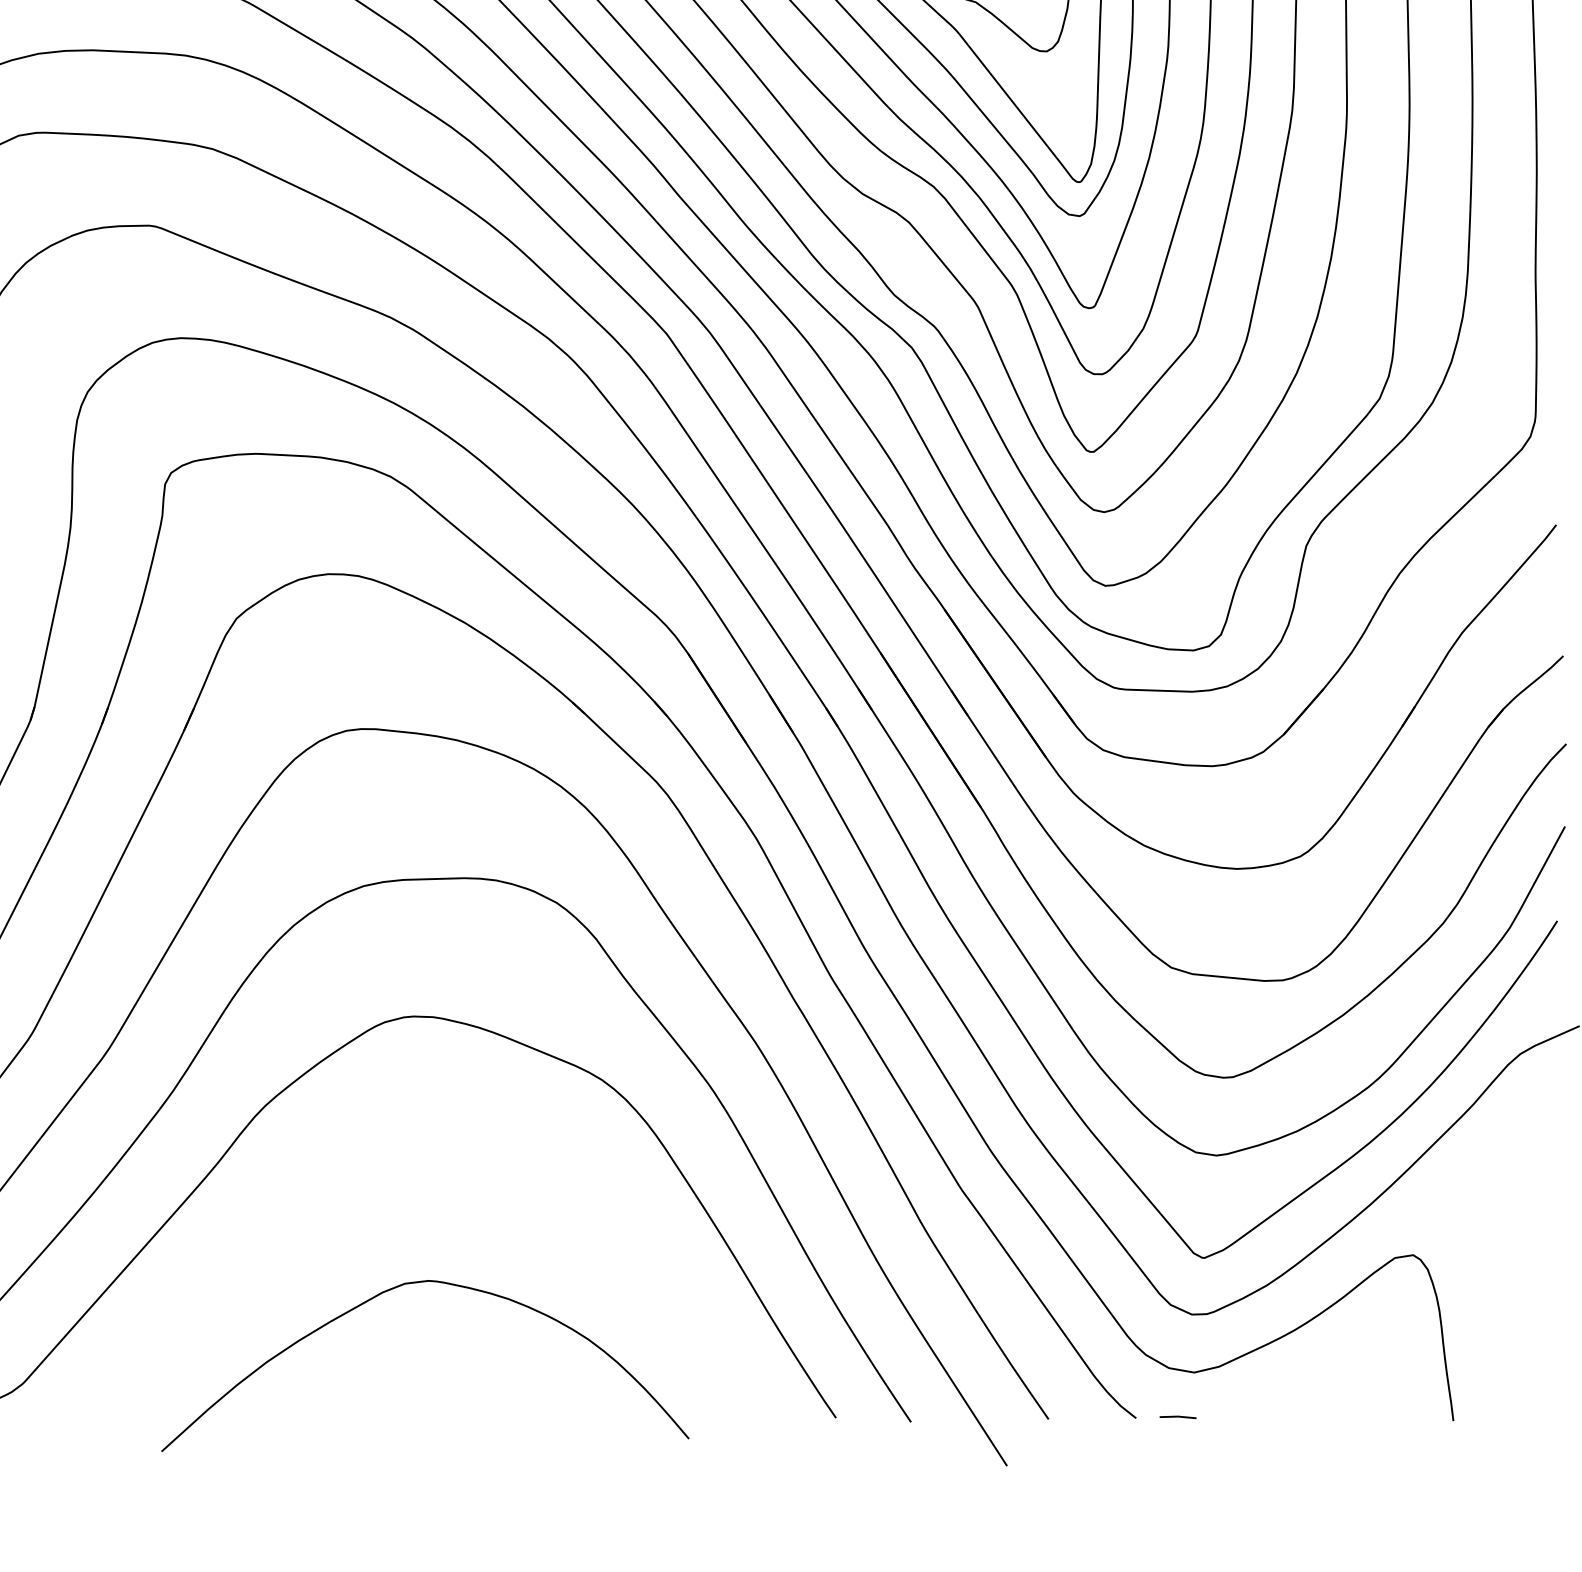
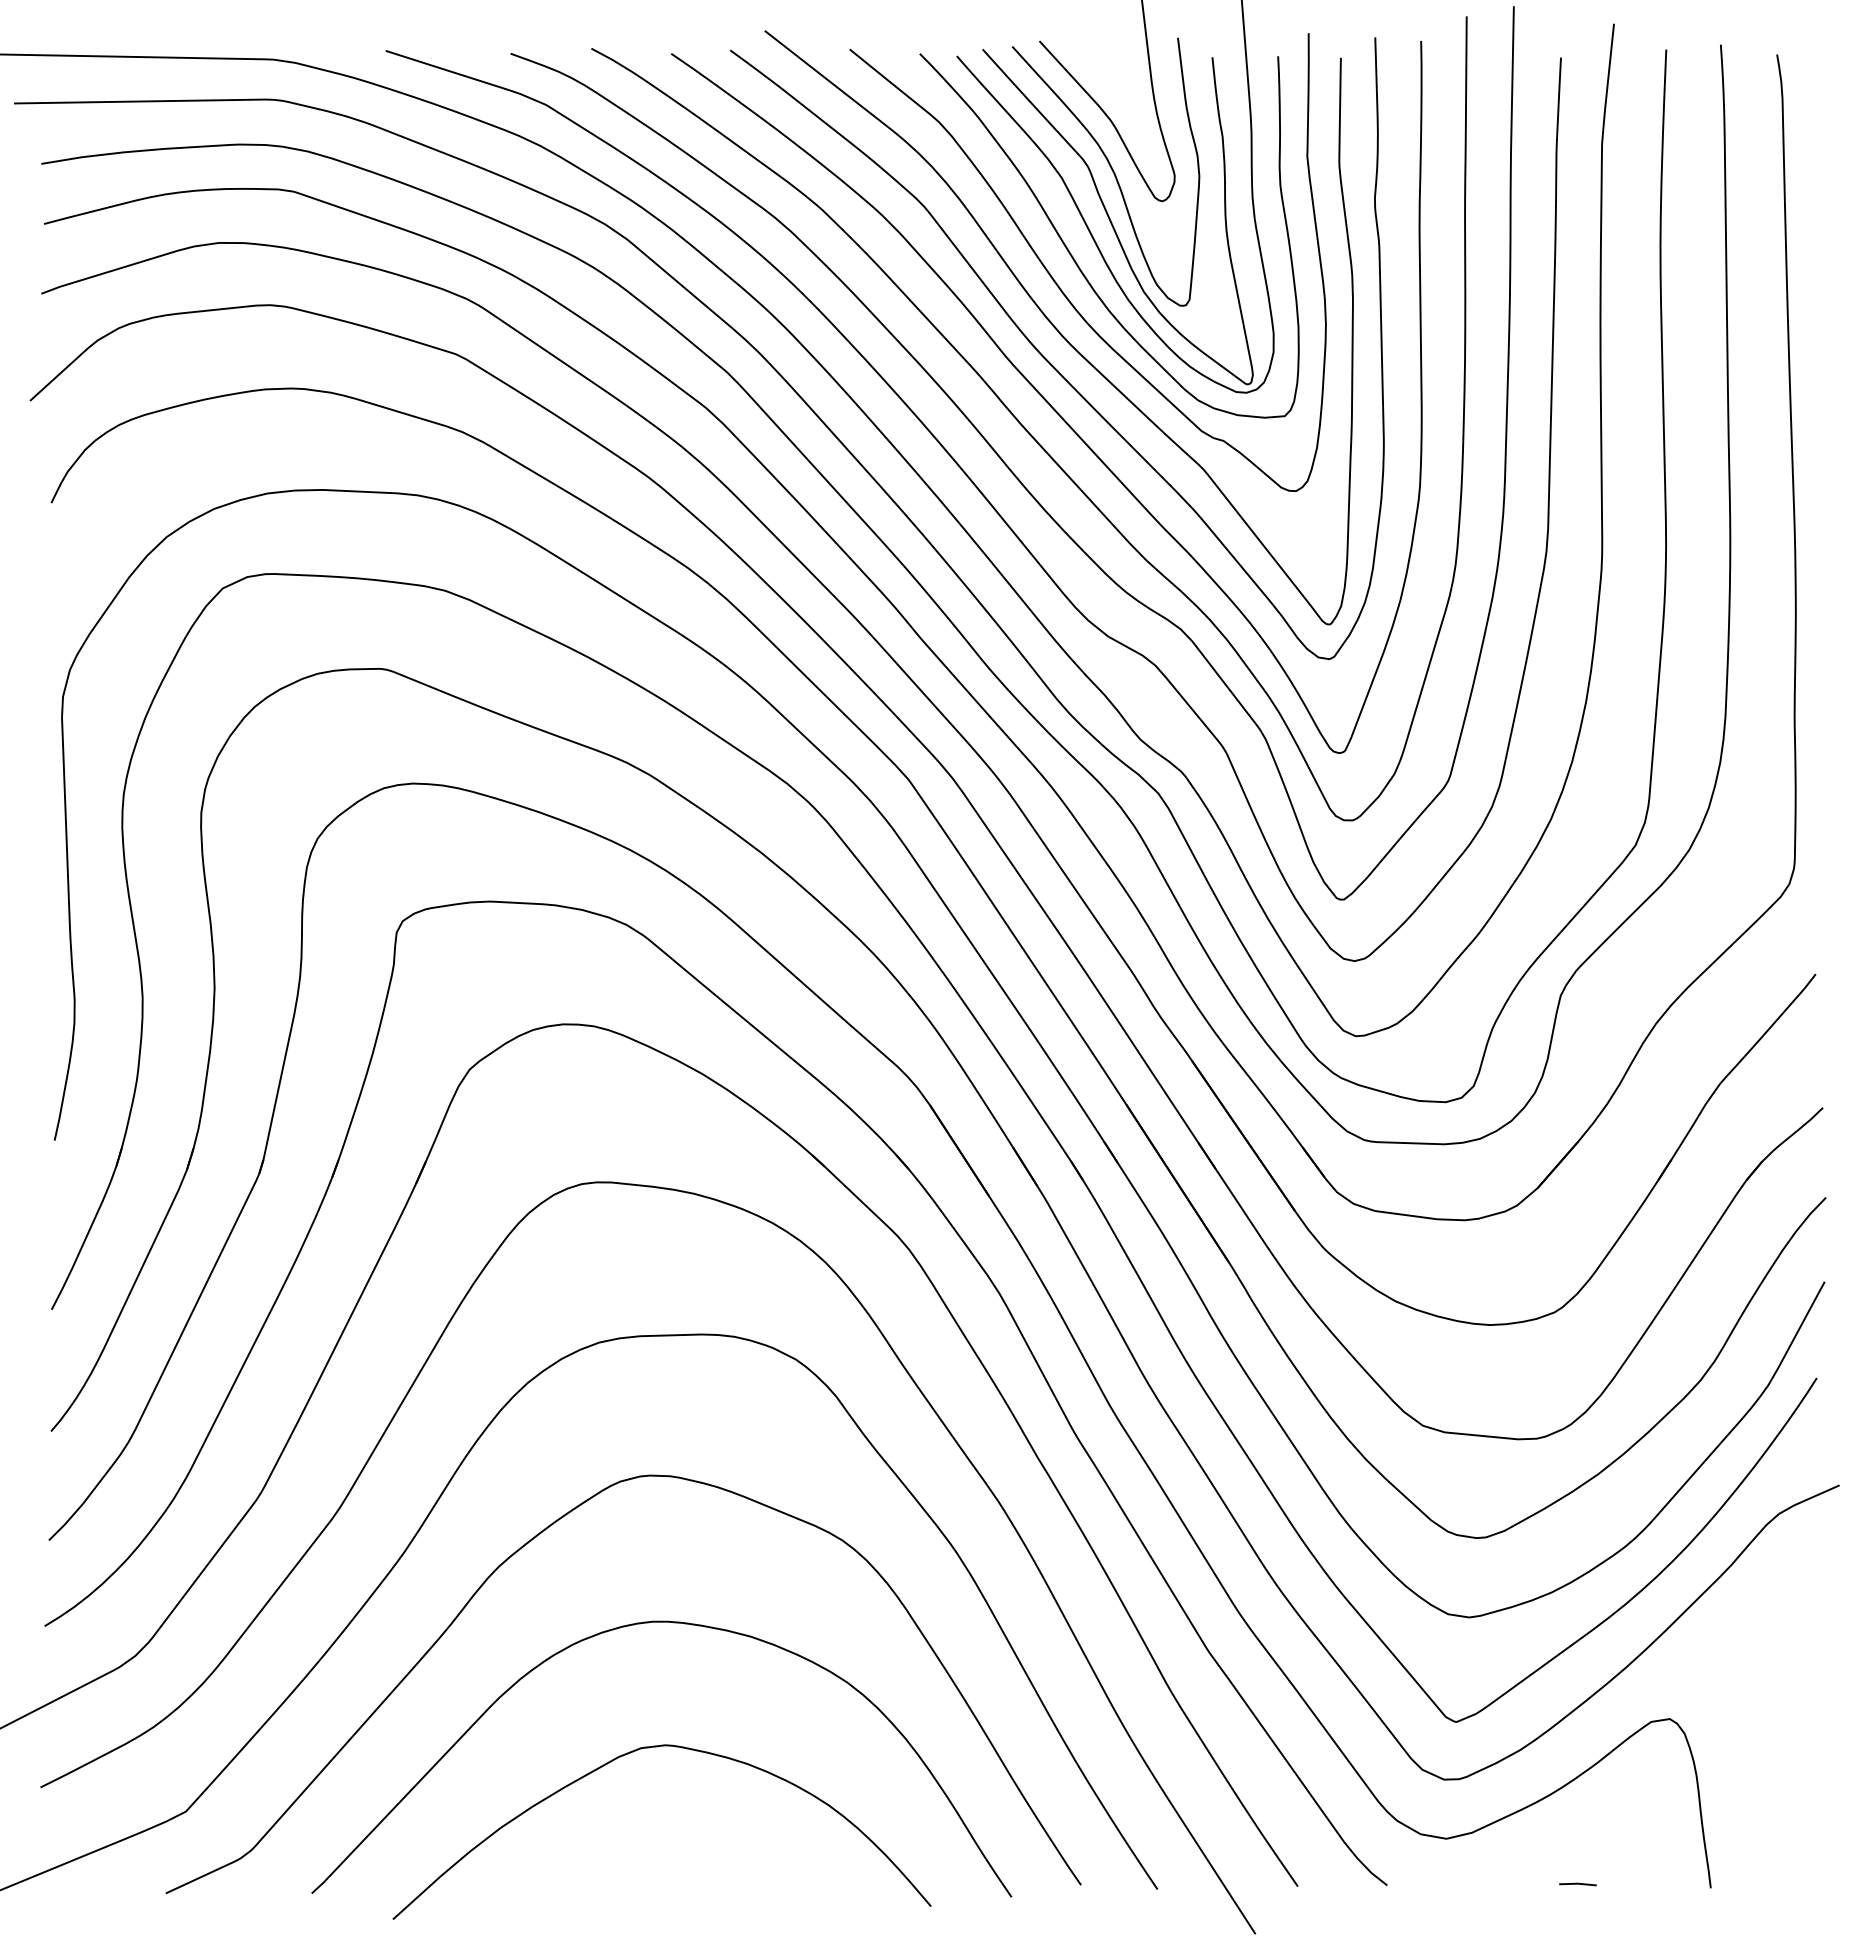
curve: (436, 1161) -> (673, 1623), added
line: (1177, 1417) -> (1577, 1884), moved

